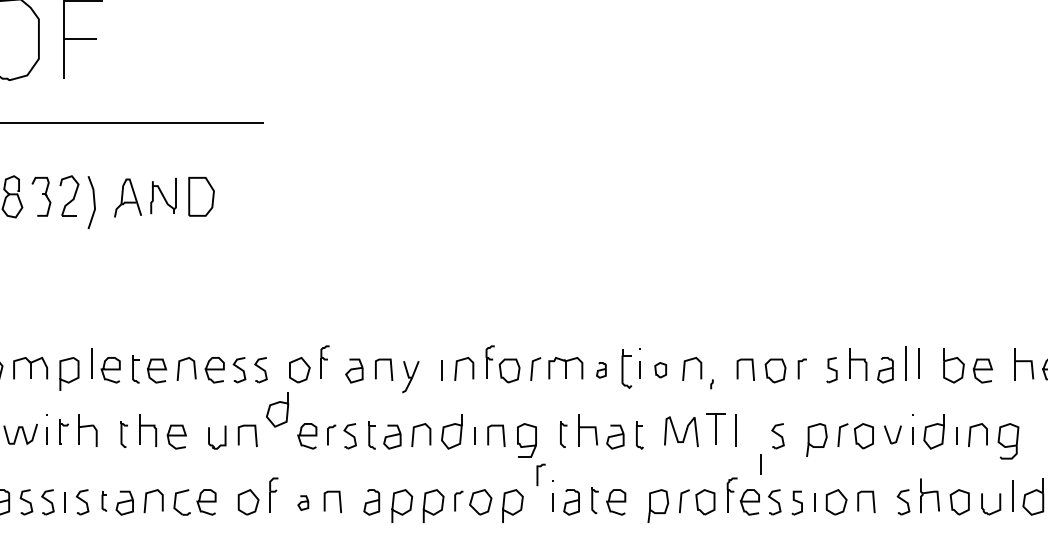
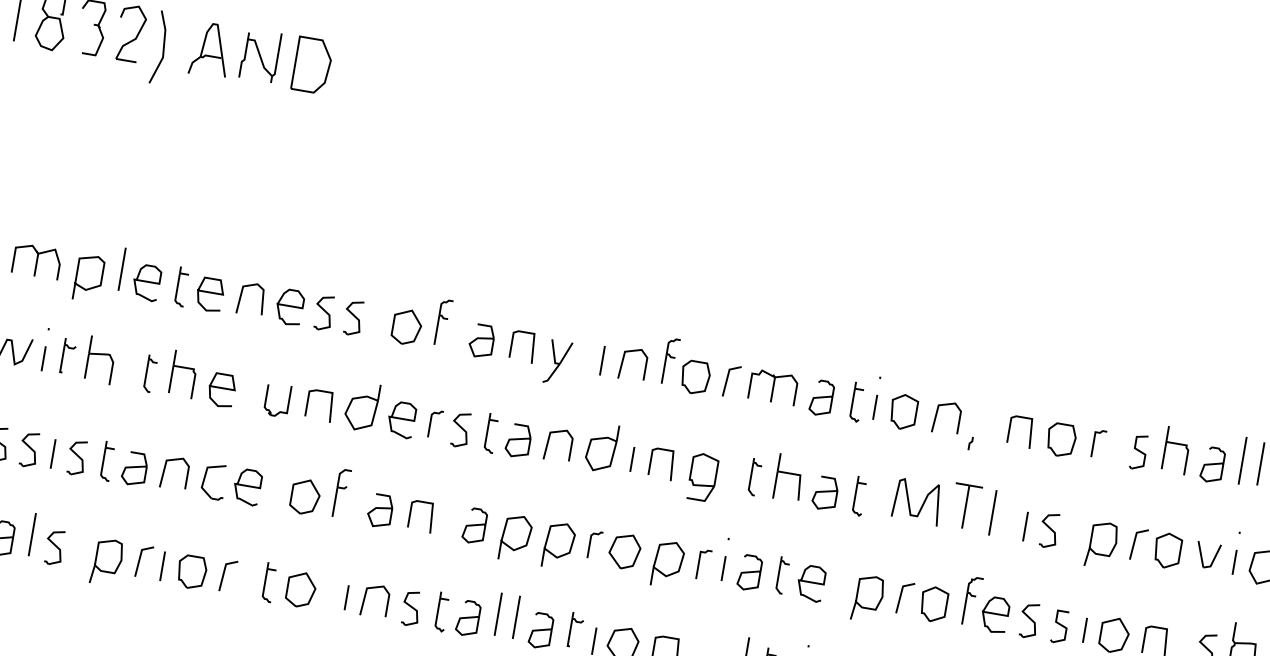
part: (626, 369) -> (856, 403), size x0.71
part: (601, 370) -> (821, 398), size x1.67
part: (660, 370) -> (903, 412), size x1.67
part: (277, 409) -> (361, 406), moved
line: (760, 464) -> (1025, 526), moved
line: (538, 474) -> (700, 563), moved
part: (104, 501) -> (107, 461), size x1.43
part: (303, 502) -> (380, 510), size x1.67

